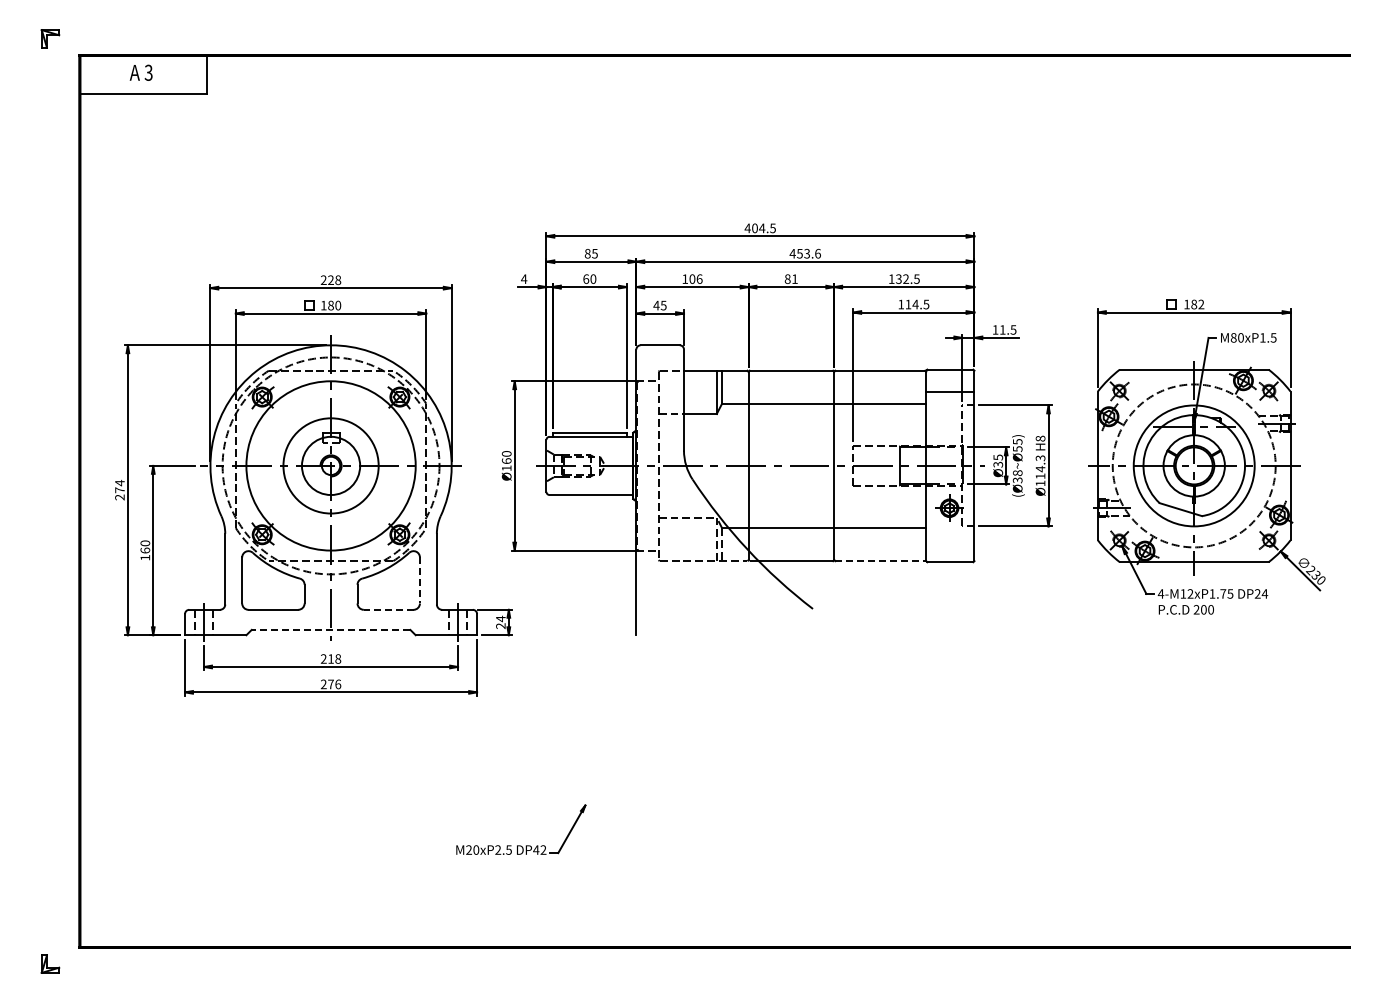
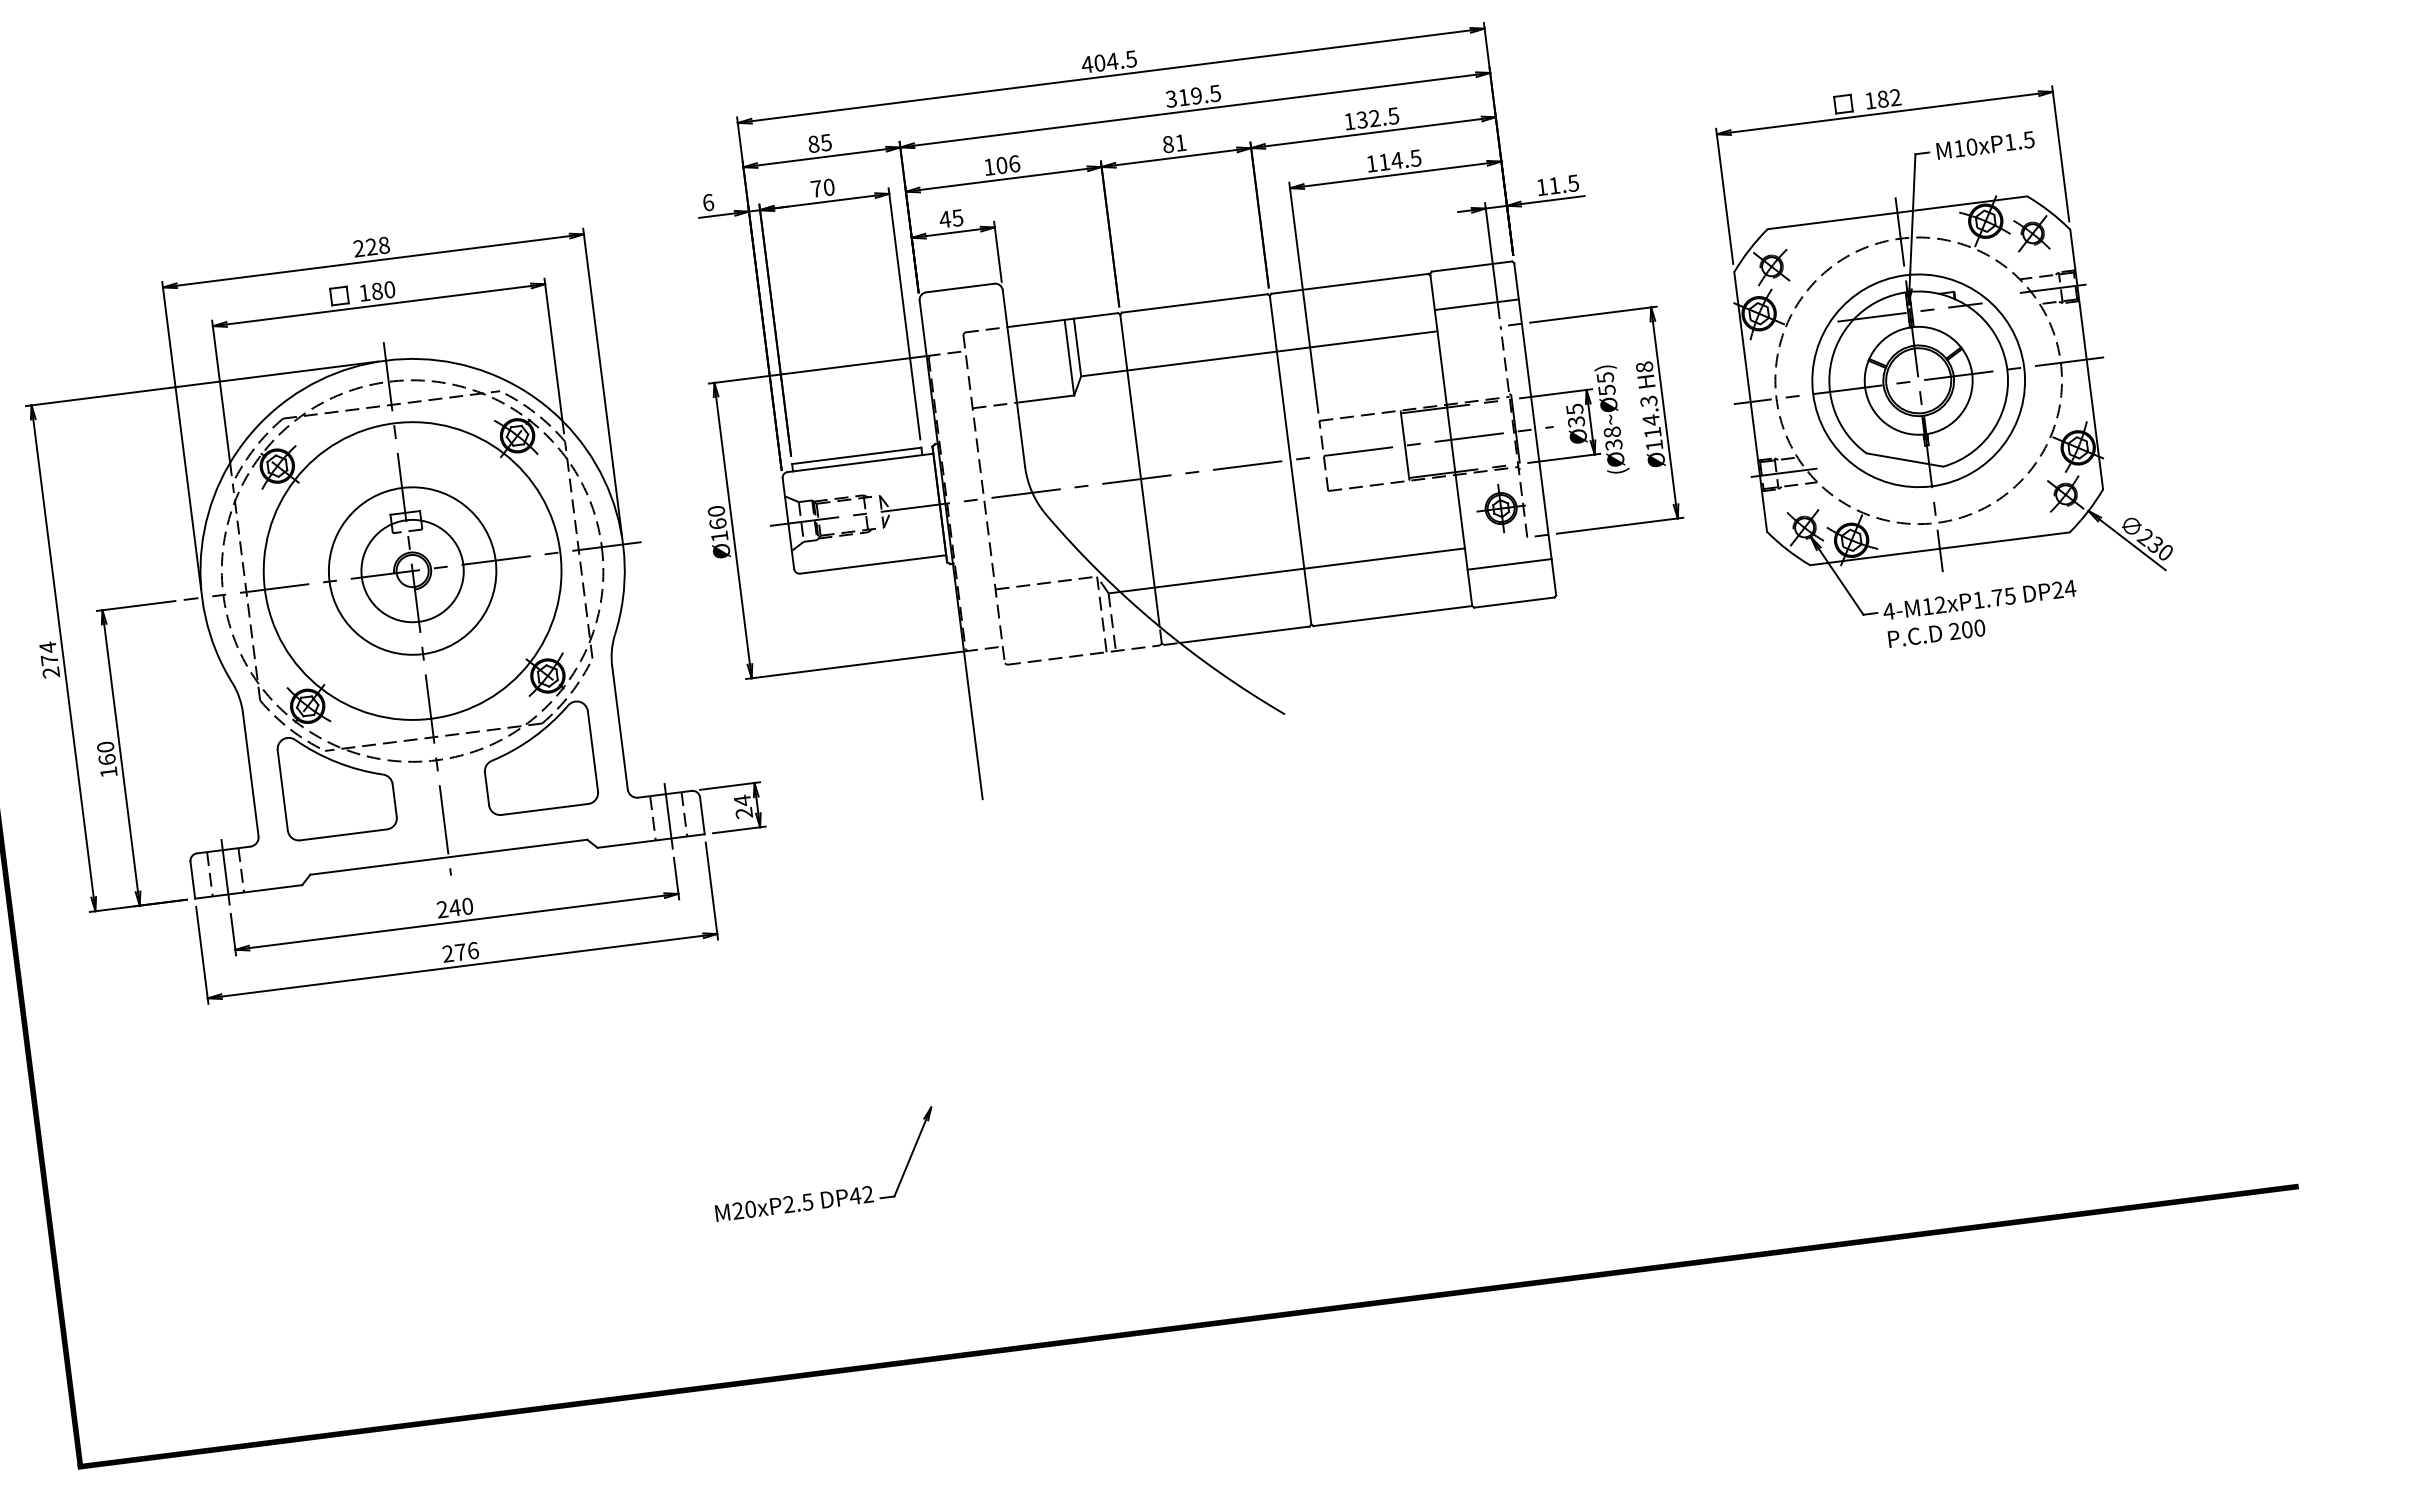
text: (804, 253) -> (1191, 96), 453.6 -> 319.5
text: (524, 278) -> (708, 201), 4 -> 6
text: (586, 278) -> (816, 187), 60 -> 70
text: (1233, 337) -> (1958, 148), M80xP1.5 -> M10xP1.5
line: (950, 540) -> (1509, 564), added
line: (881, 561) -> (1394, 616), dashed -> solid
line: (419, 580) -> (592, 751), dashed -> solid
line: (388, 609) -> (544, 808), dashed -> solid
line: (330, 629) -> (447, 856), dashed -> solid
text: (334, 658) -> (461, 906), 218 -> 240

